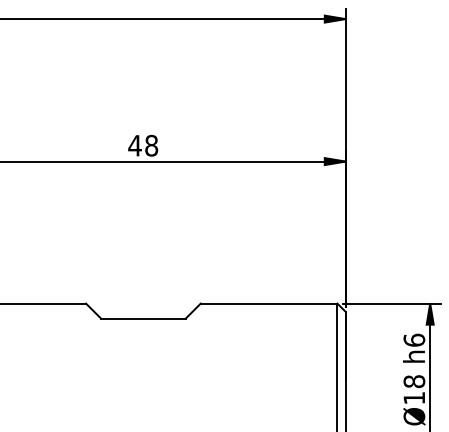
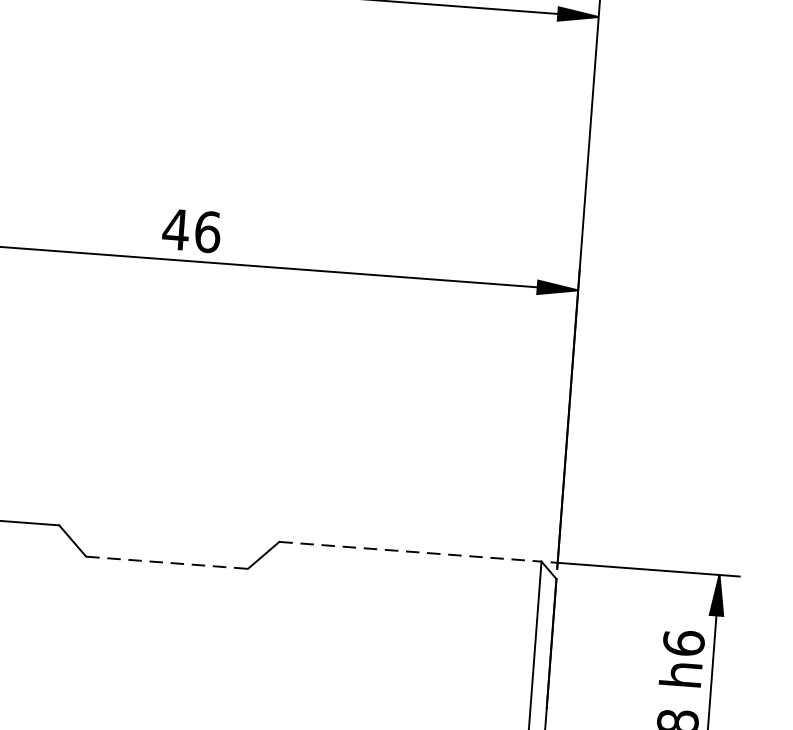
text: (151, 145) -> (207, 231), 48 -> 46
line: (269, 303) -> (411, 551), solid -> dashed
line: (143, 318) -> (167, 562), solid -> dashed

